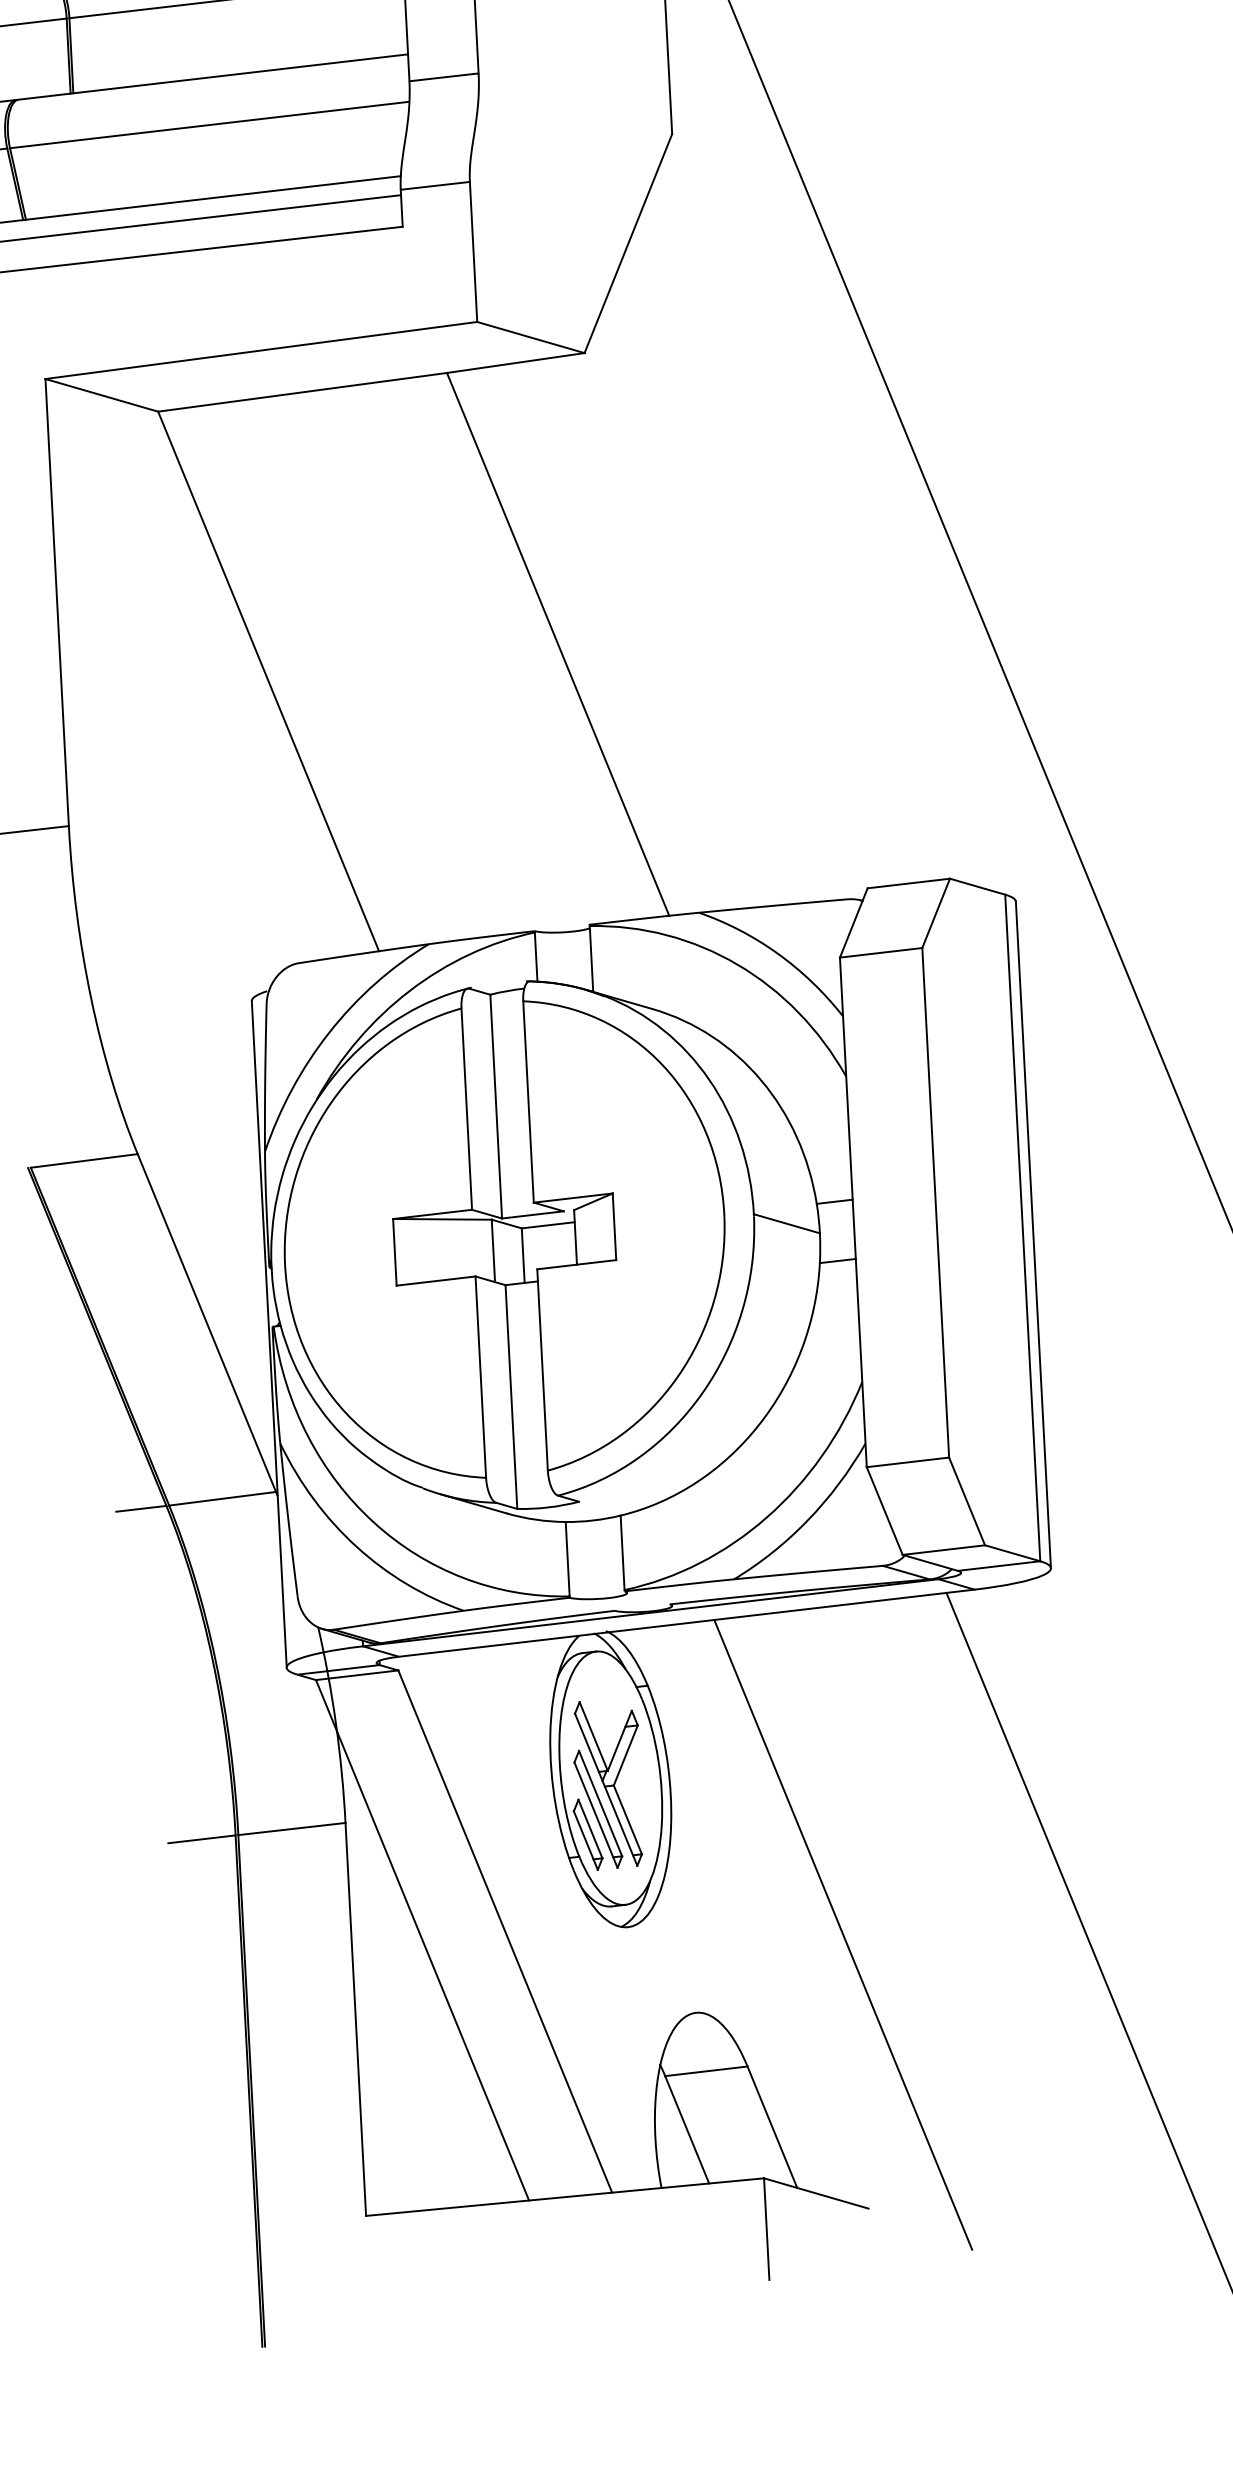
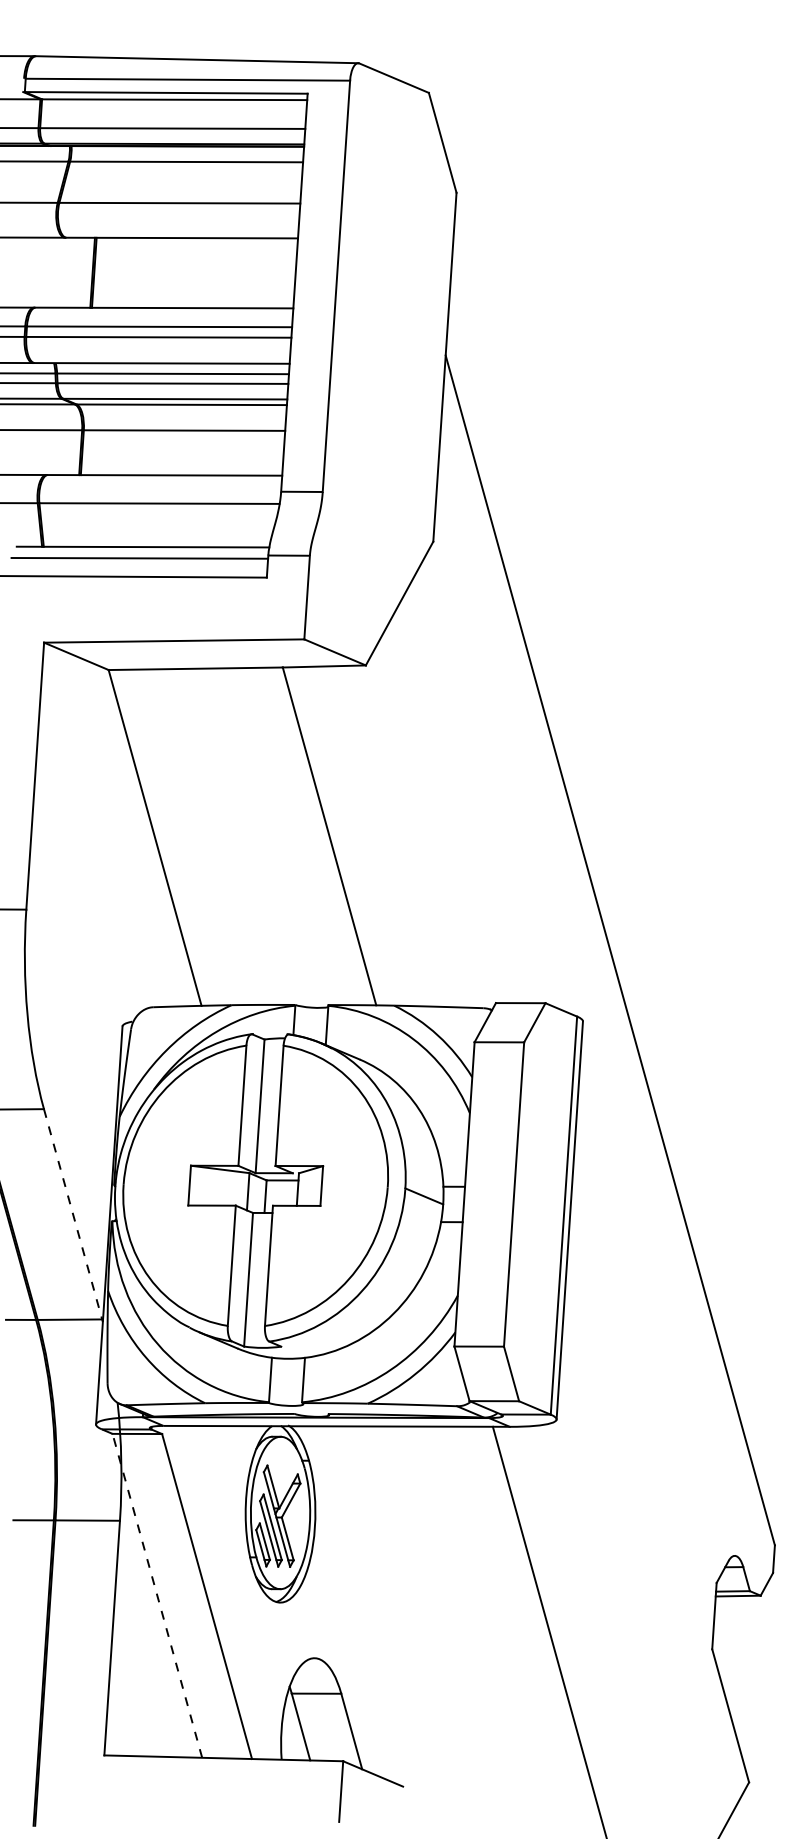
line: (207, 1323) -> (73, 1214), solid -> dashed
line: (843, 1935) -> (407, 1622), removed
line: (422, 1939) -> (157, 1595), solid -> dashed

